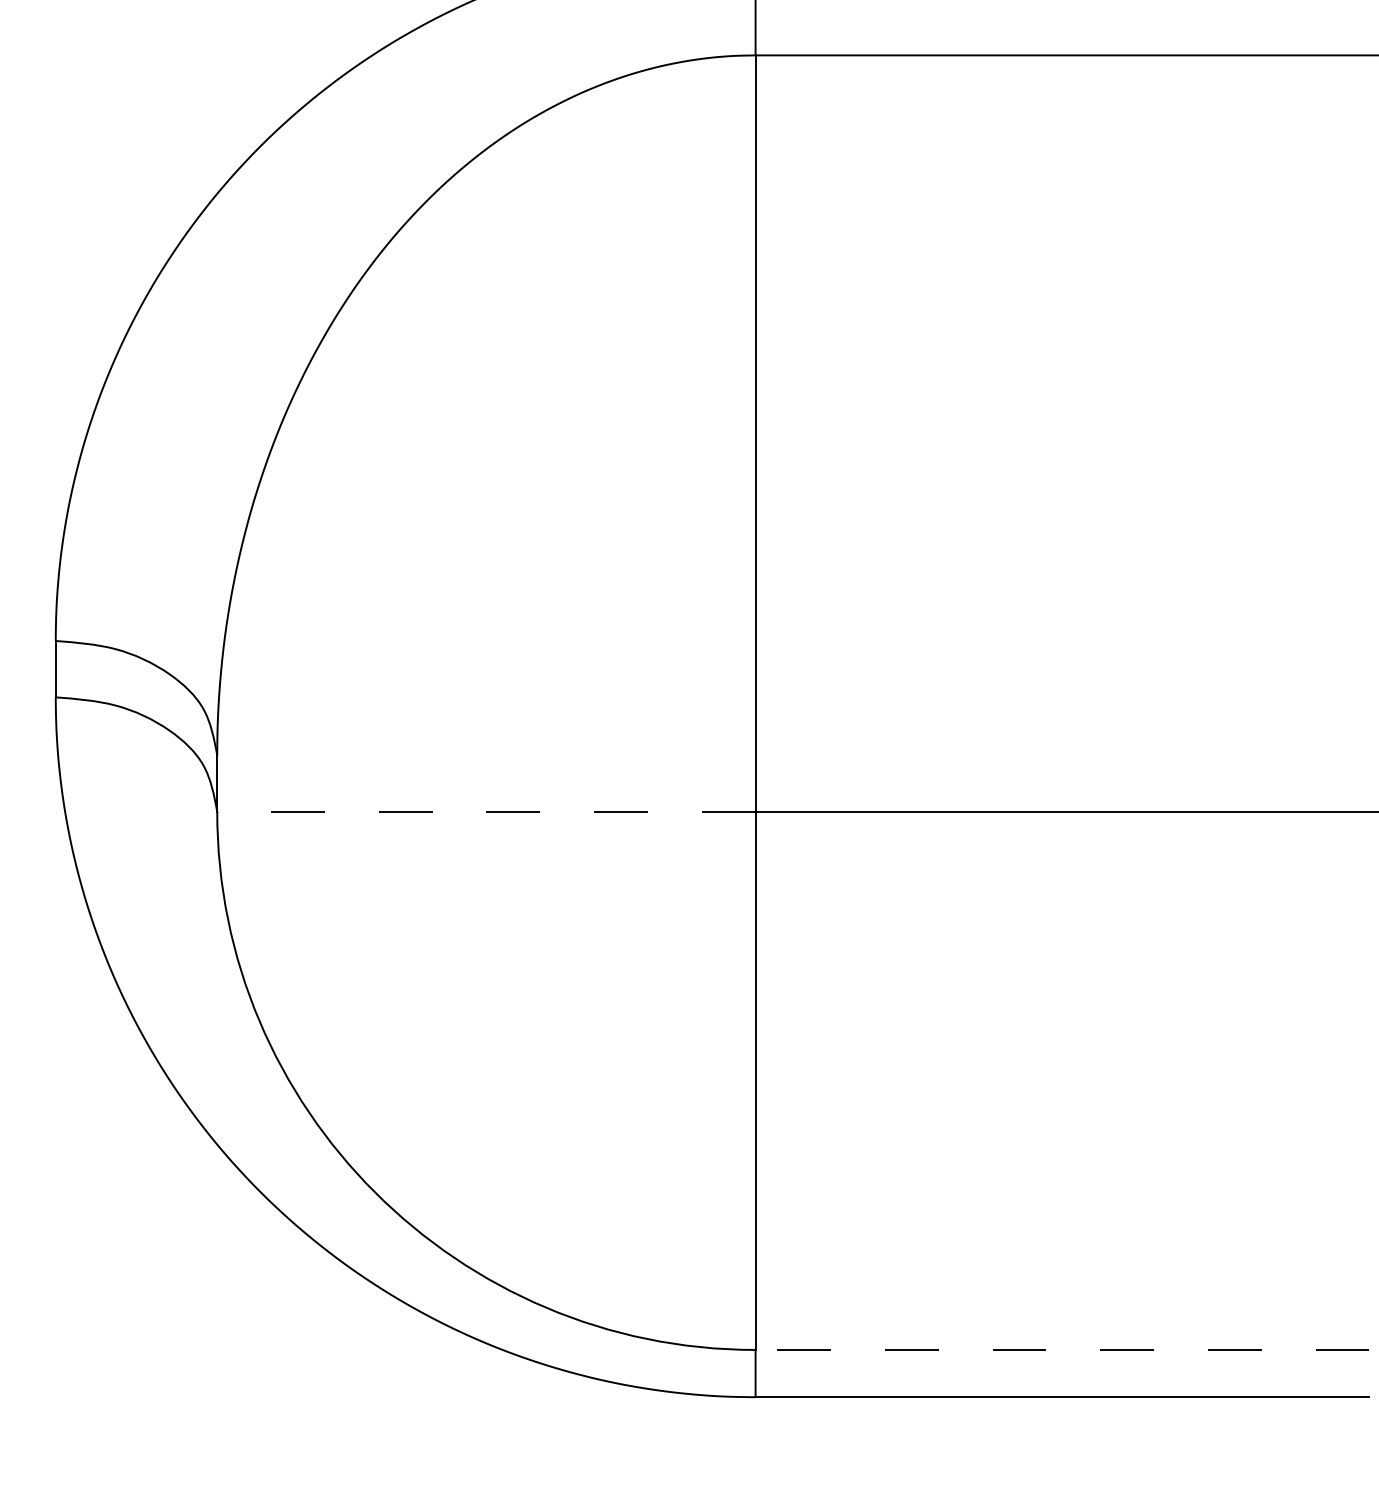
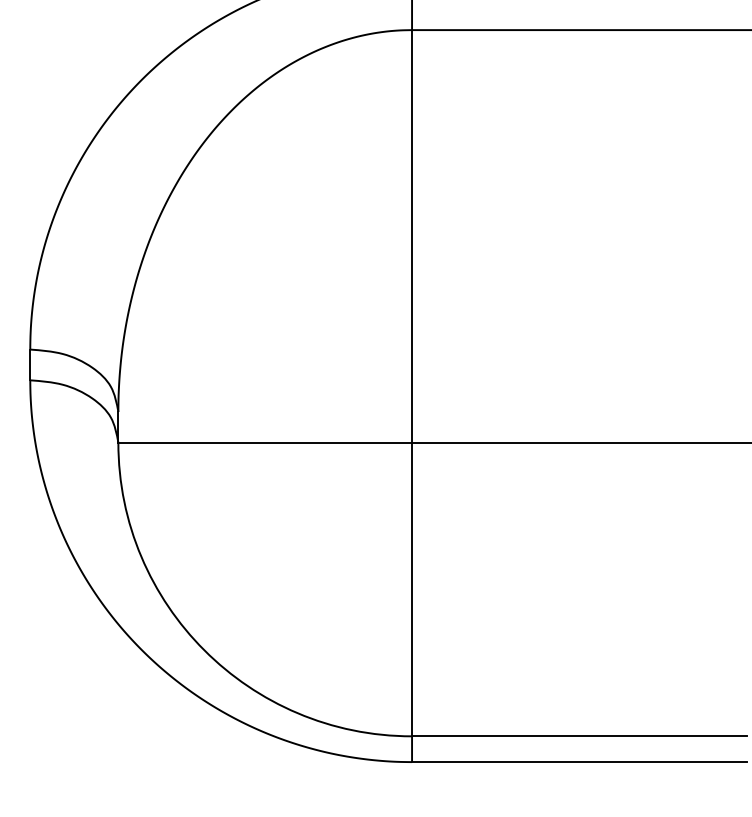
line: (486, 811) -> (265, 442), dashed -> solid
line: (1060, 1350) -> (578, 736), dashed -> solid

